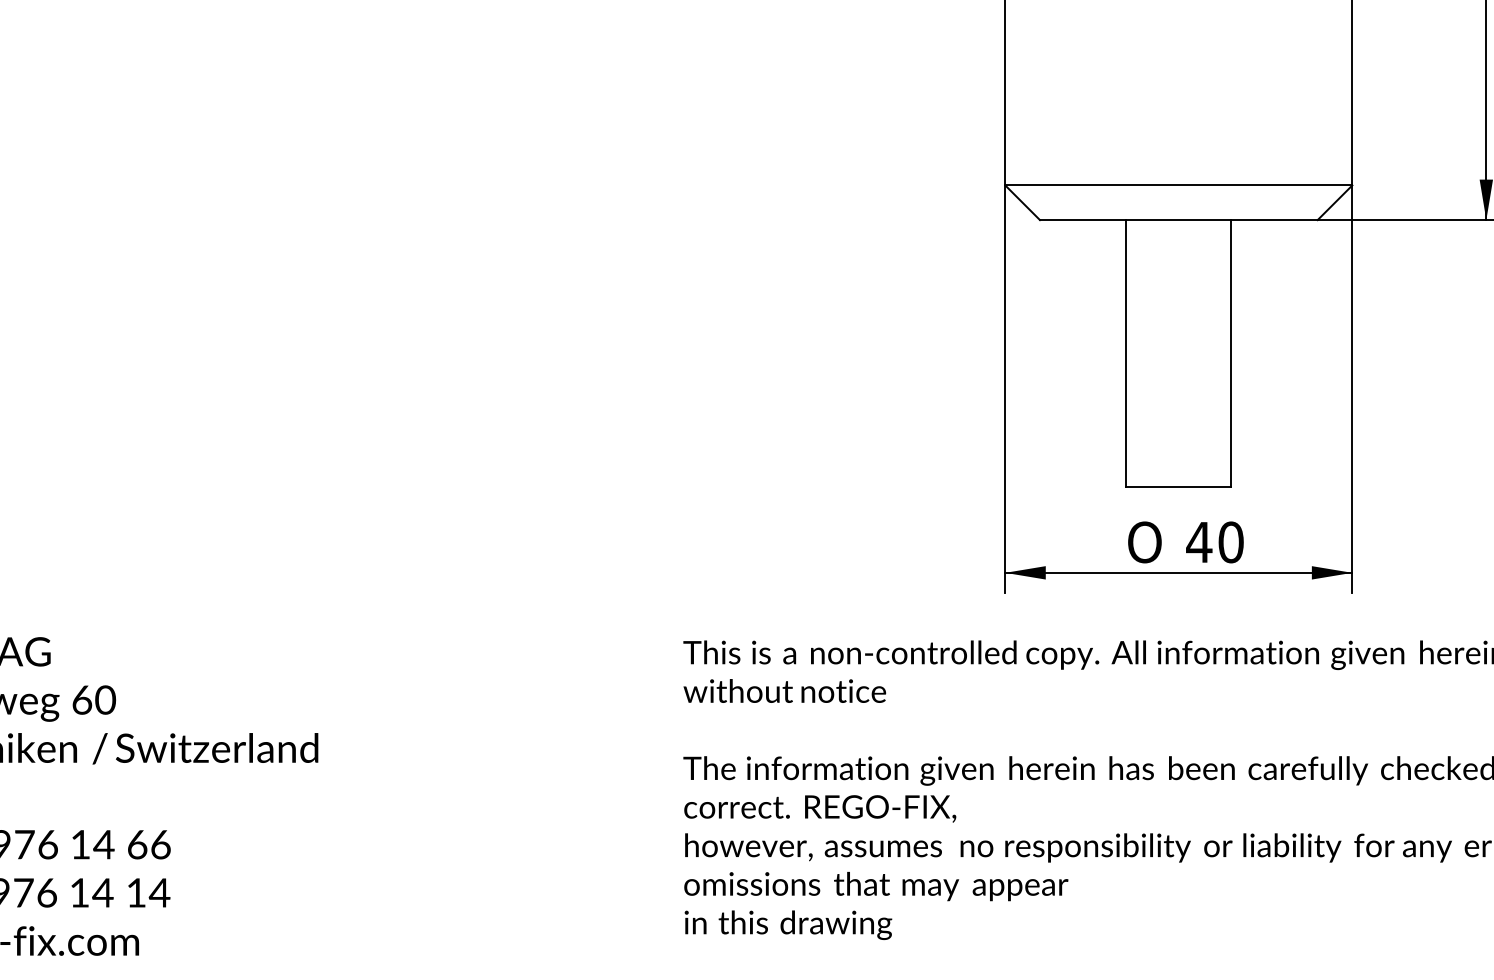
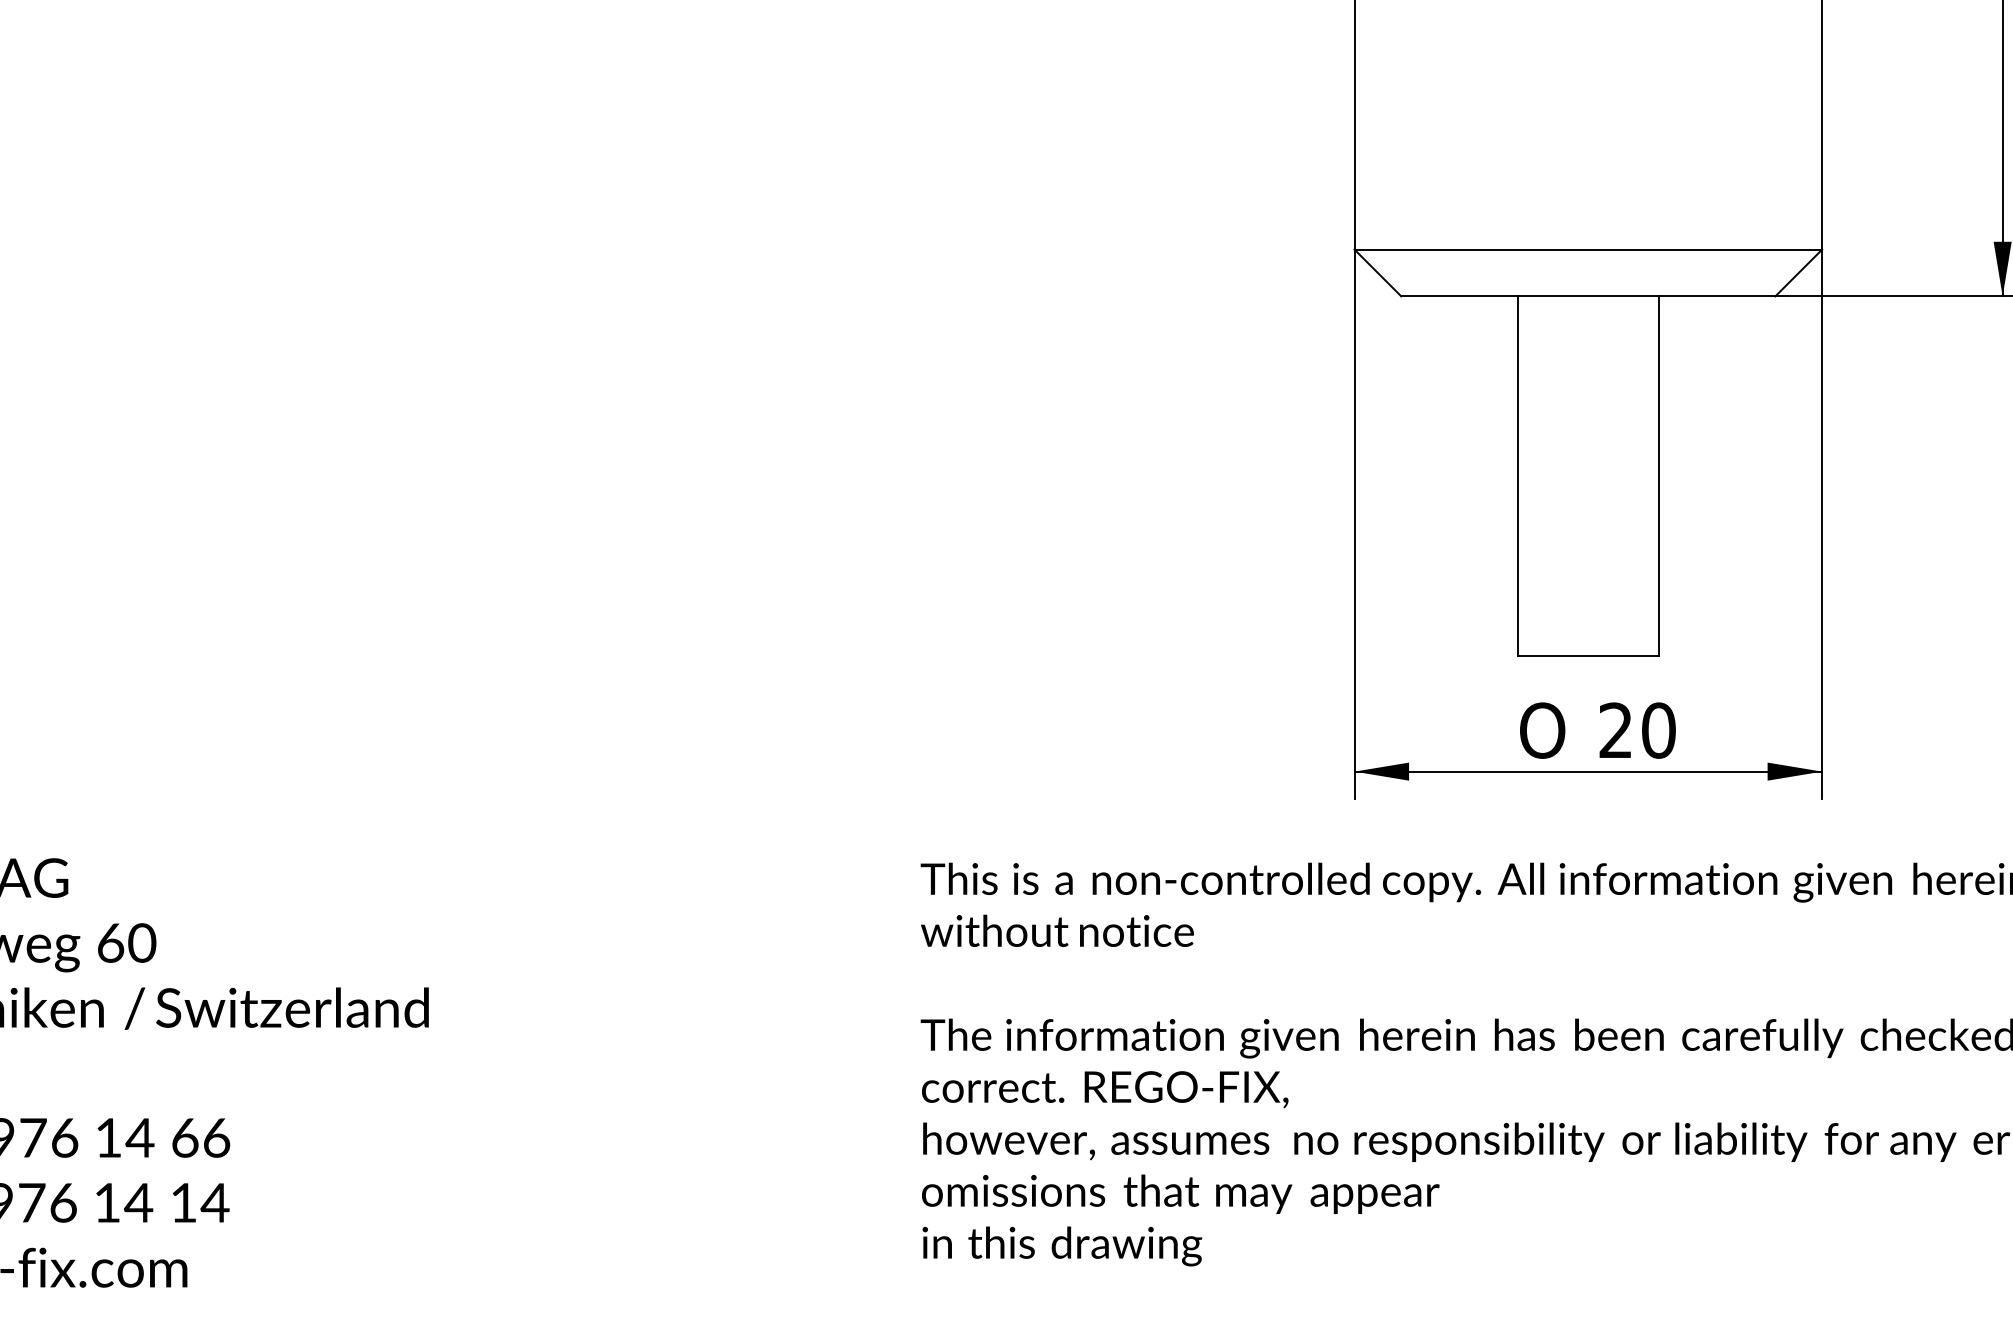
text: (1199, 541) -> (1616, 729), 40 -> 20

